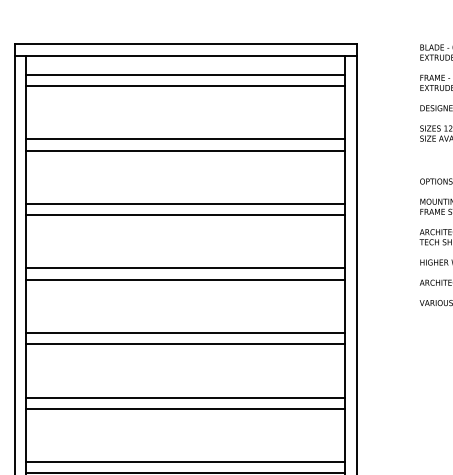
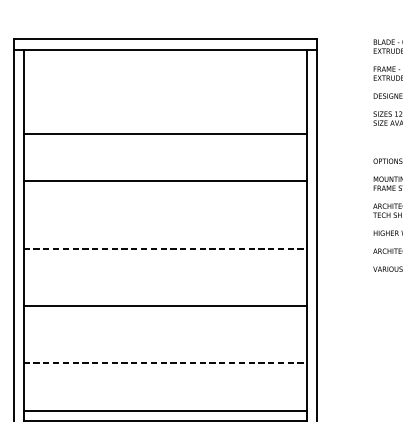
line: (185, 74) -> (165, 66), removed
line: (185, 86) -> (165, 76), removed
line: (185, 139) -> (165, 123), removed
line: (185, 215) -> (165, 191), removed
line: (185, 268) -> (165, 238), removed
line: (186, 279) -> (165, 248), solid -> dashed
line: (185, 333) -> (165, 296), removed
line: (185, 397) -> (165, 353), removed
line: (186, 408) -> (165, 362), solid -> dashed

